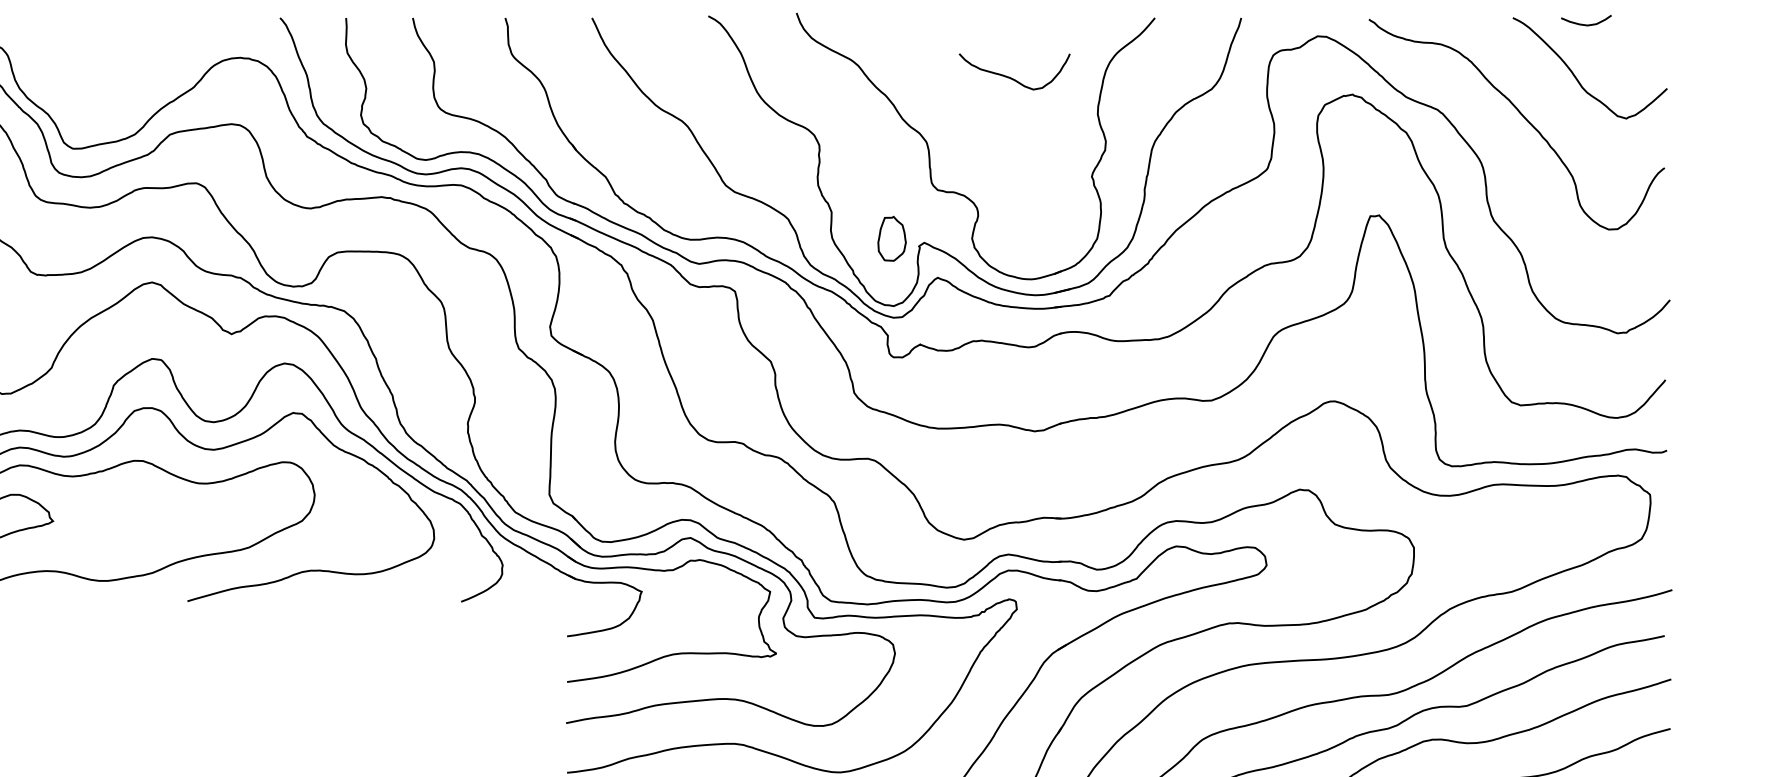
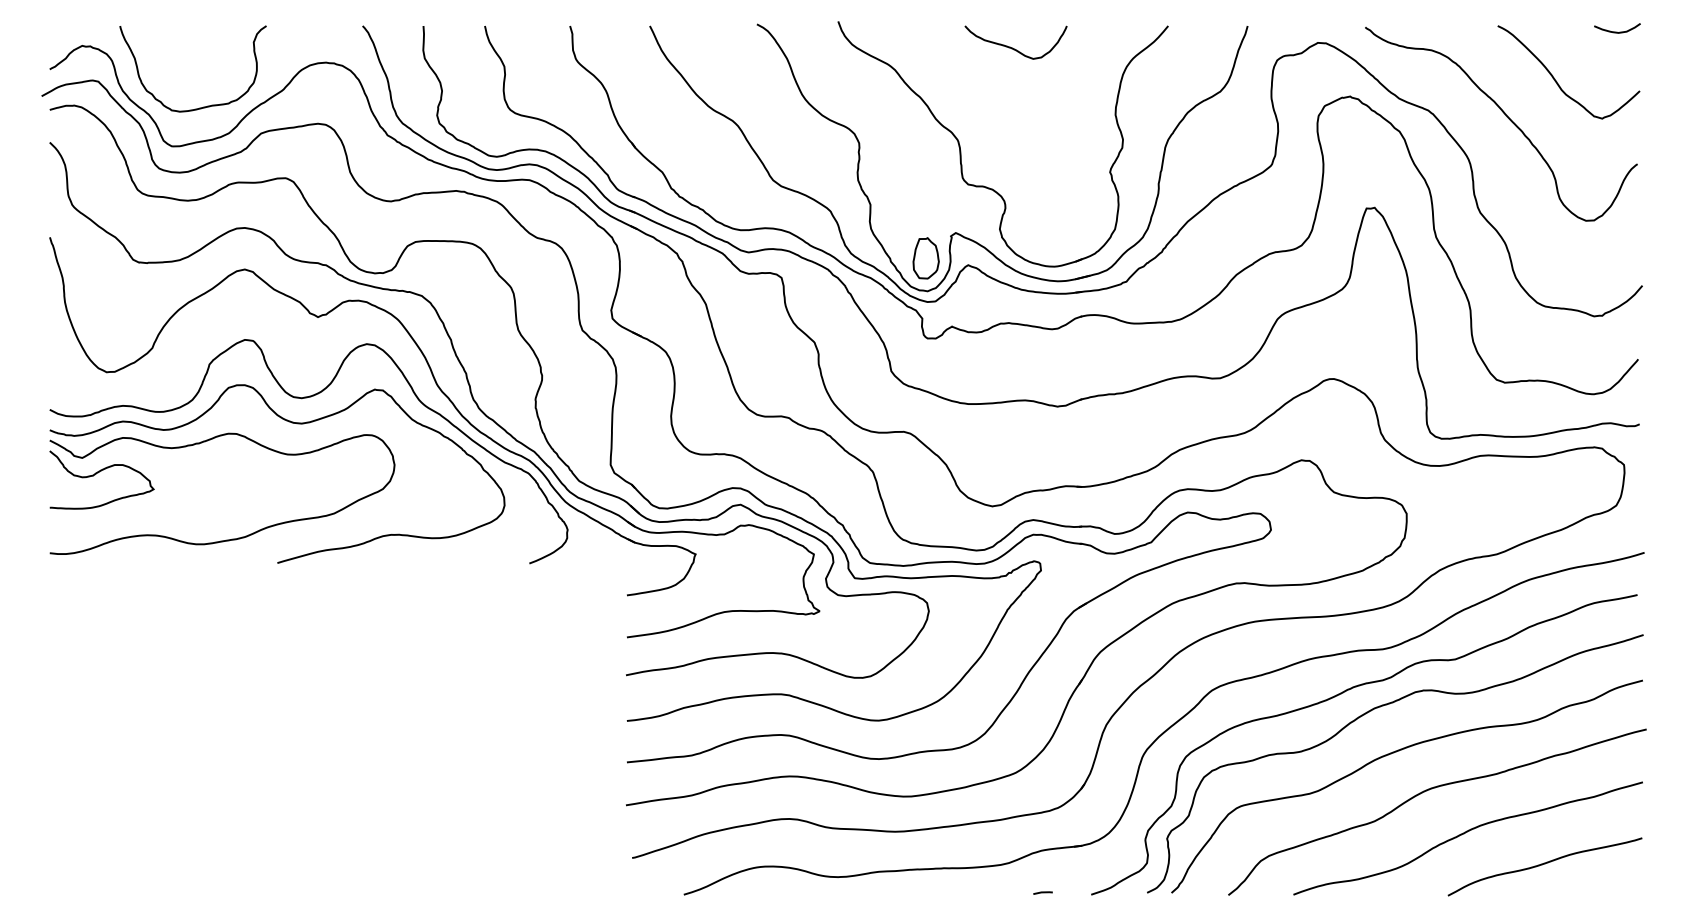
curve: (1586, 23) -> (1617, 31), moved
curve: (1010, 77) -> (1012, 47), moved
curve: (107, 105) -> (203, 106), added
part: (891, 238) -> (925, 258), moved

